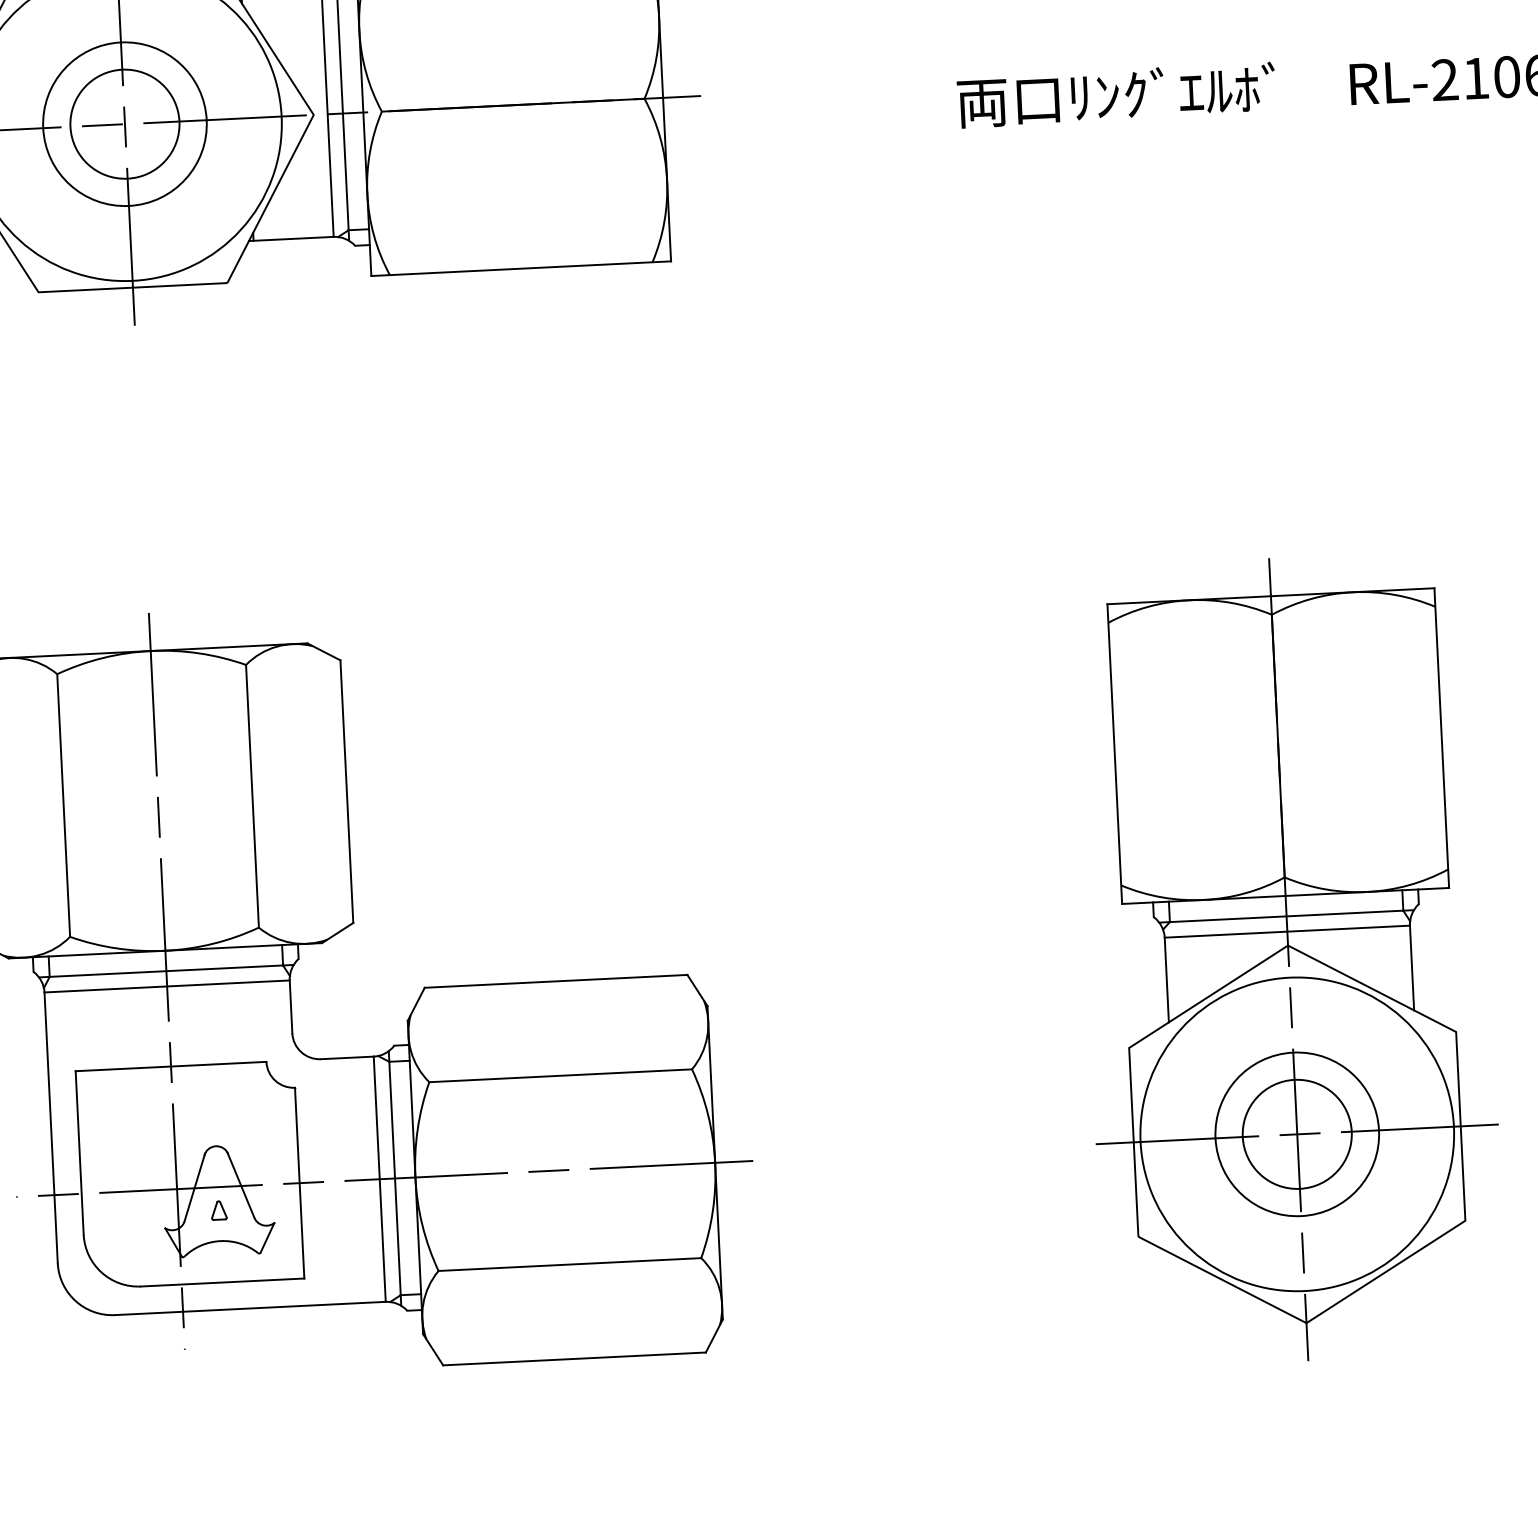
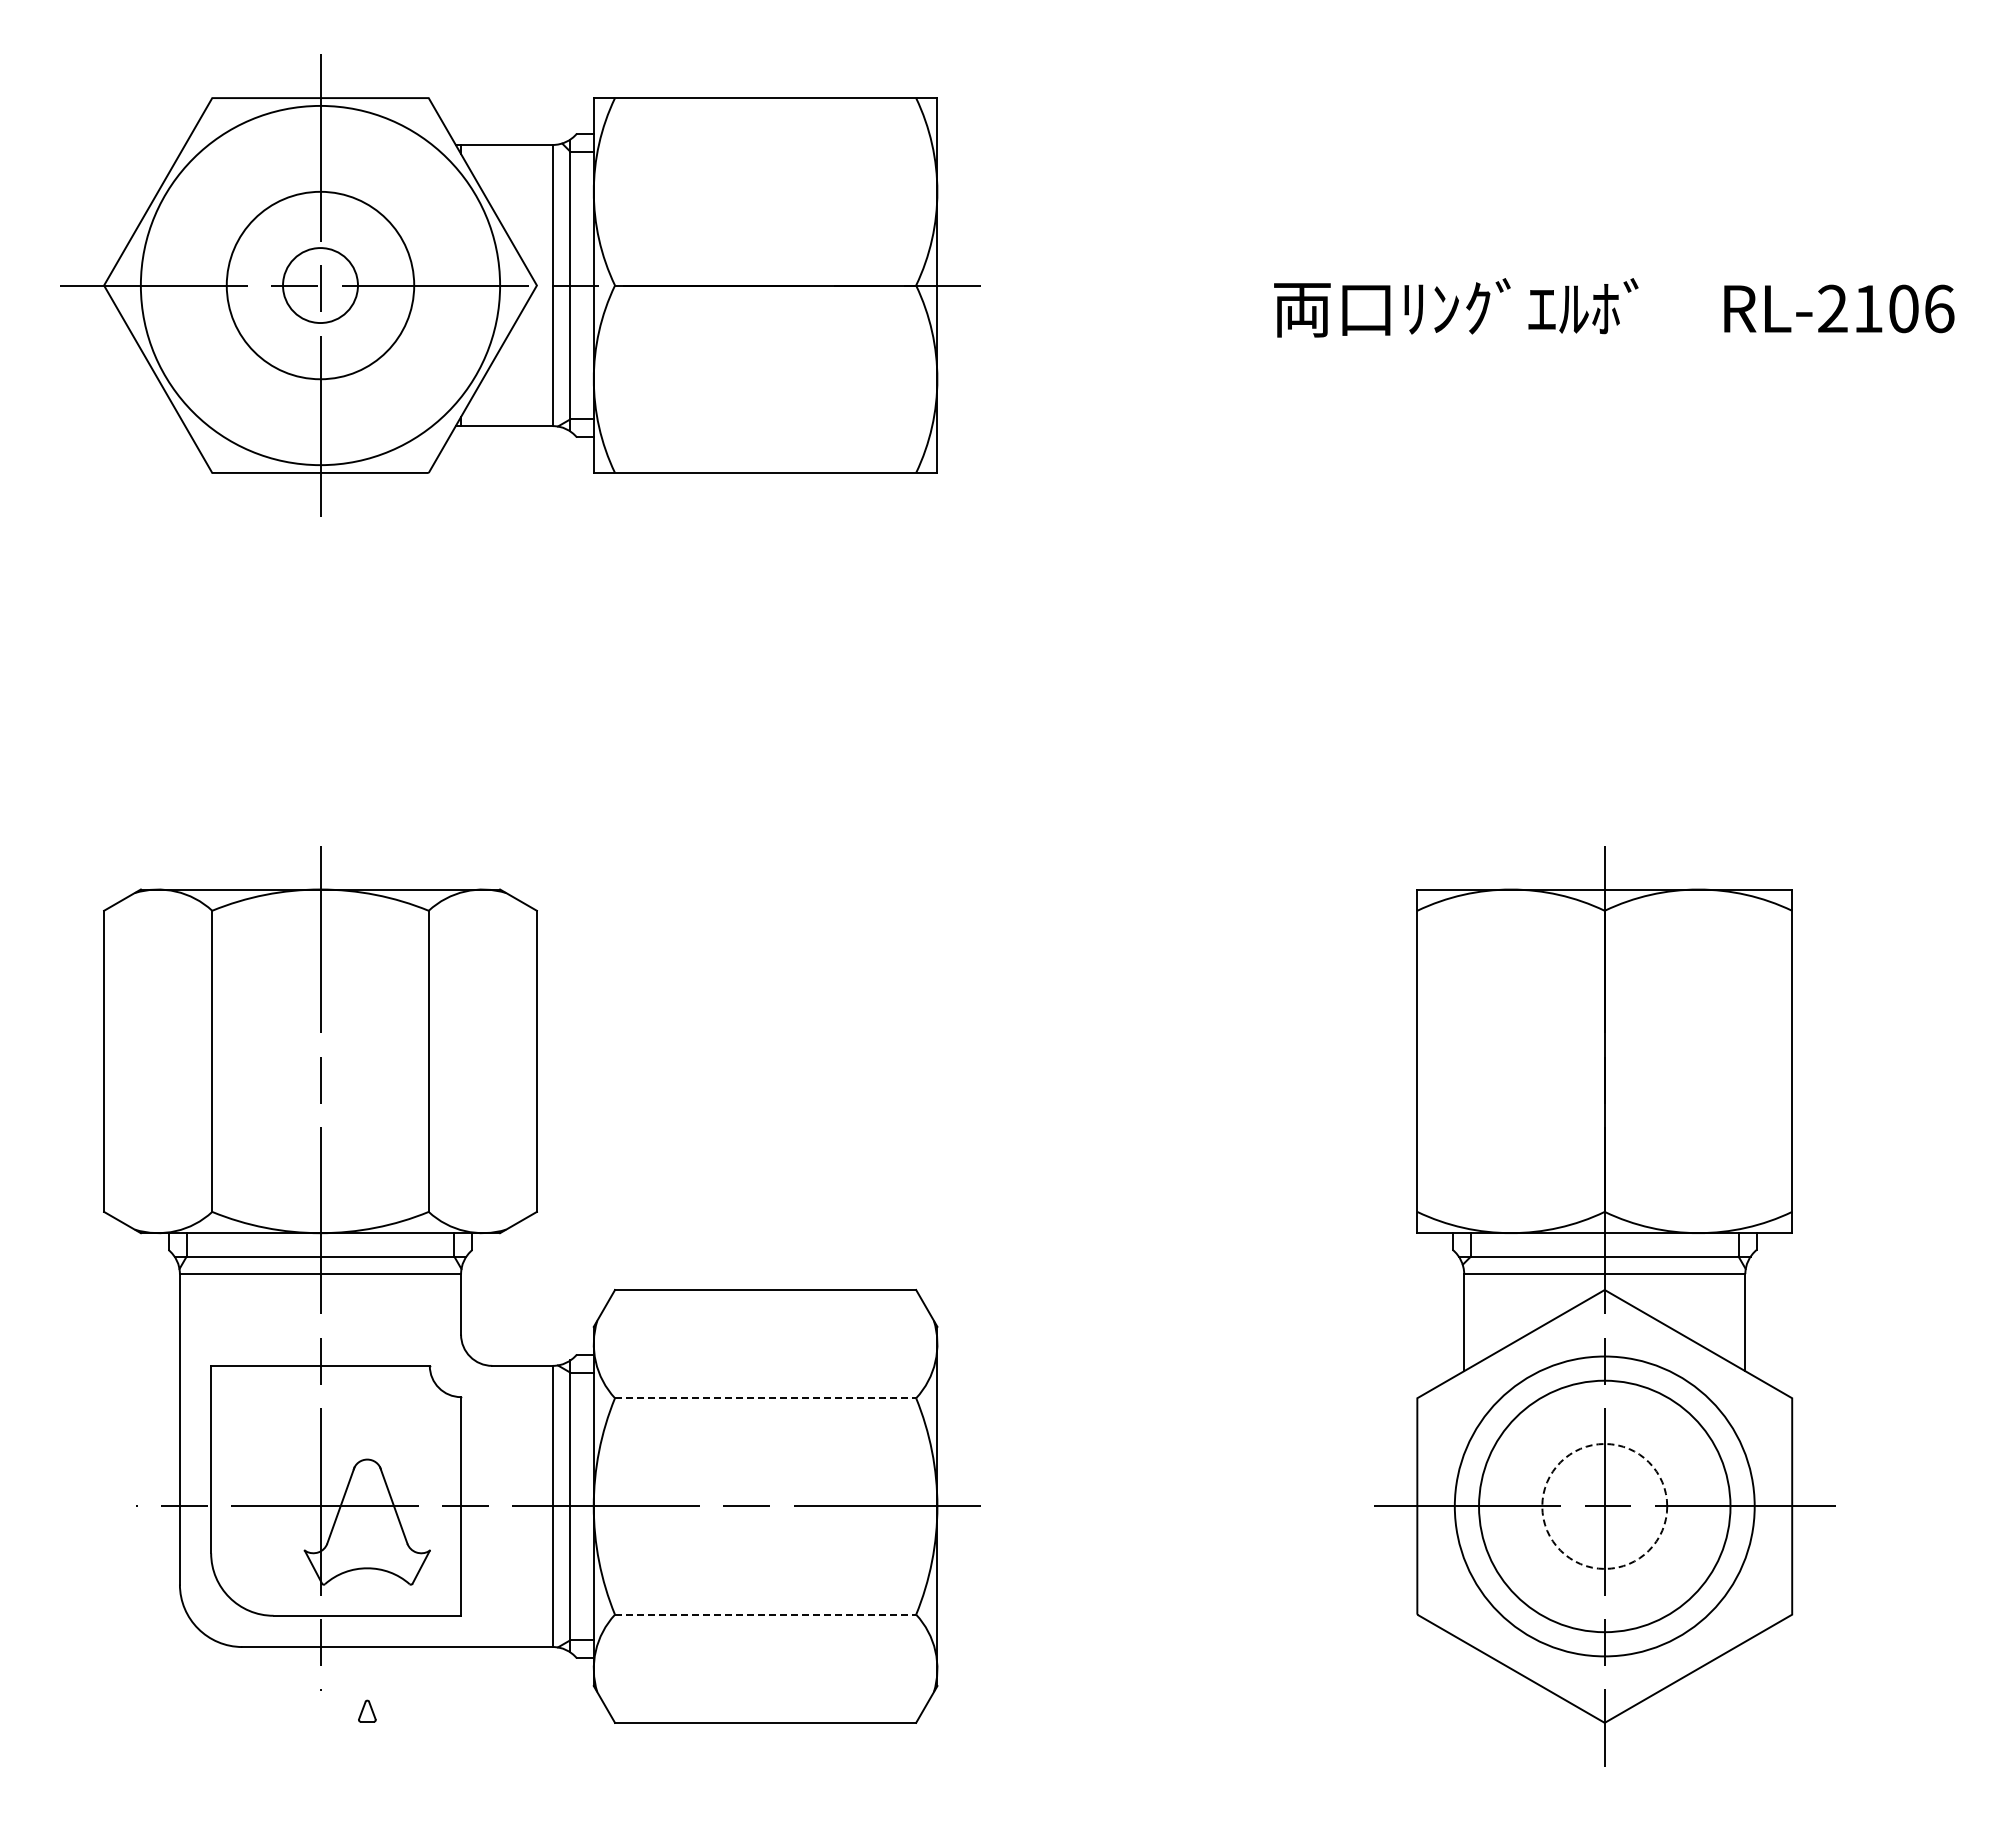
circle: (124, 124) -> (320, 285), size x0.6
line: (560, 1076) -> (765, 1398), solid -> dashed
circle: (1296, 1133) -> (1604, 1505), solid -> dashed
circle: (1297, 1134) -> (1604, 1506), size x0.7
circle: (1297, 1134) -> (1604, 1506), size x1.6
part: (219, 1209) -> (367, 1710), moved
line: (569, 1264) -> (765, 1614), solid -> dashed

